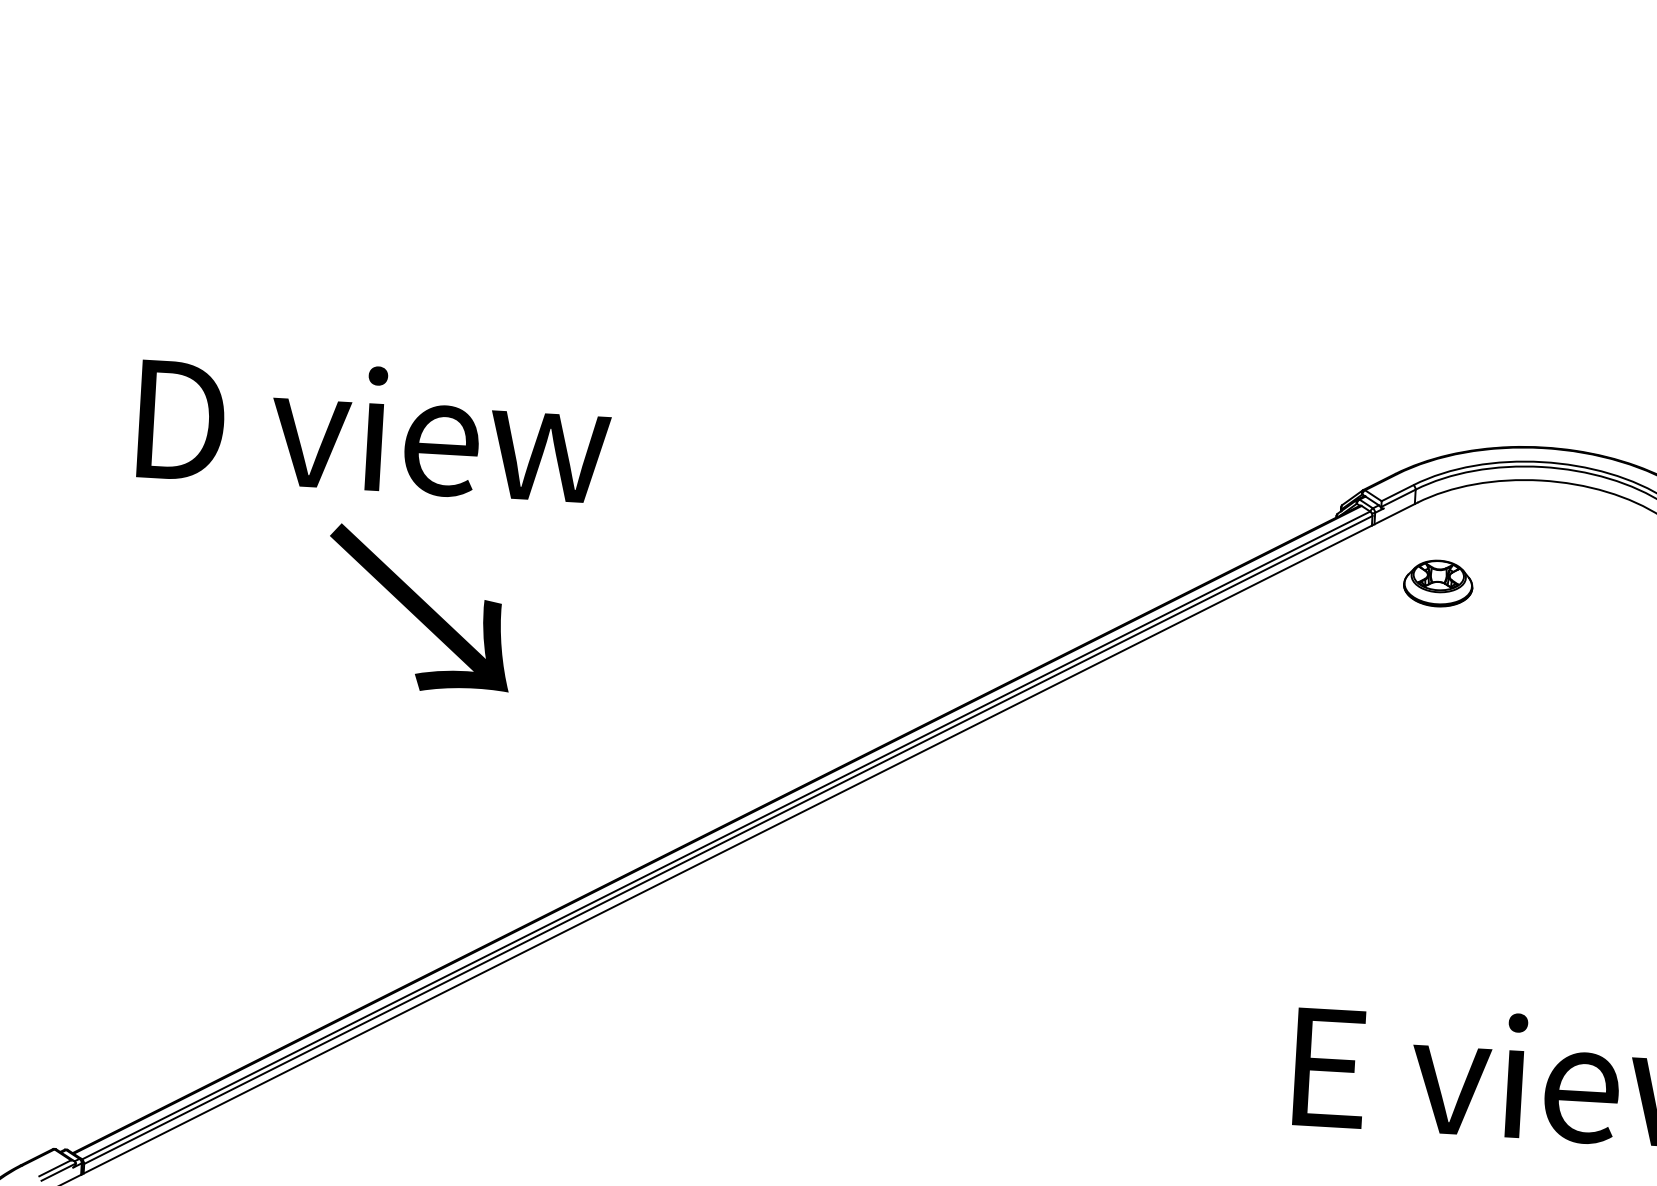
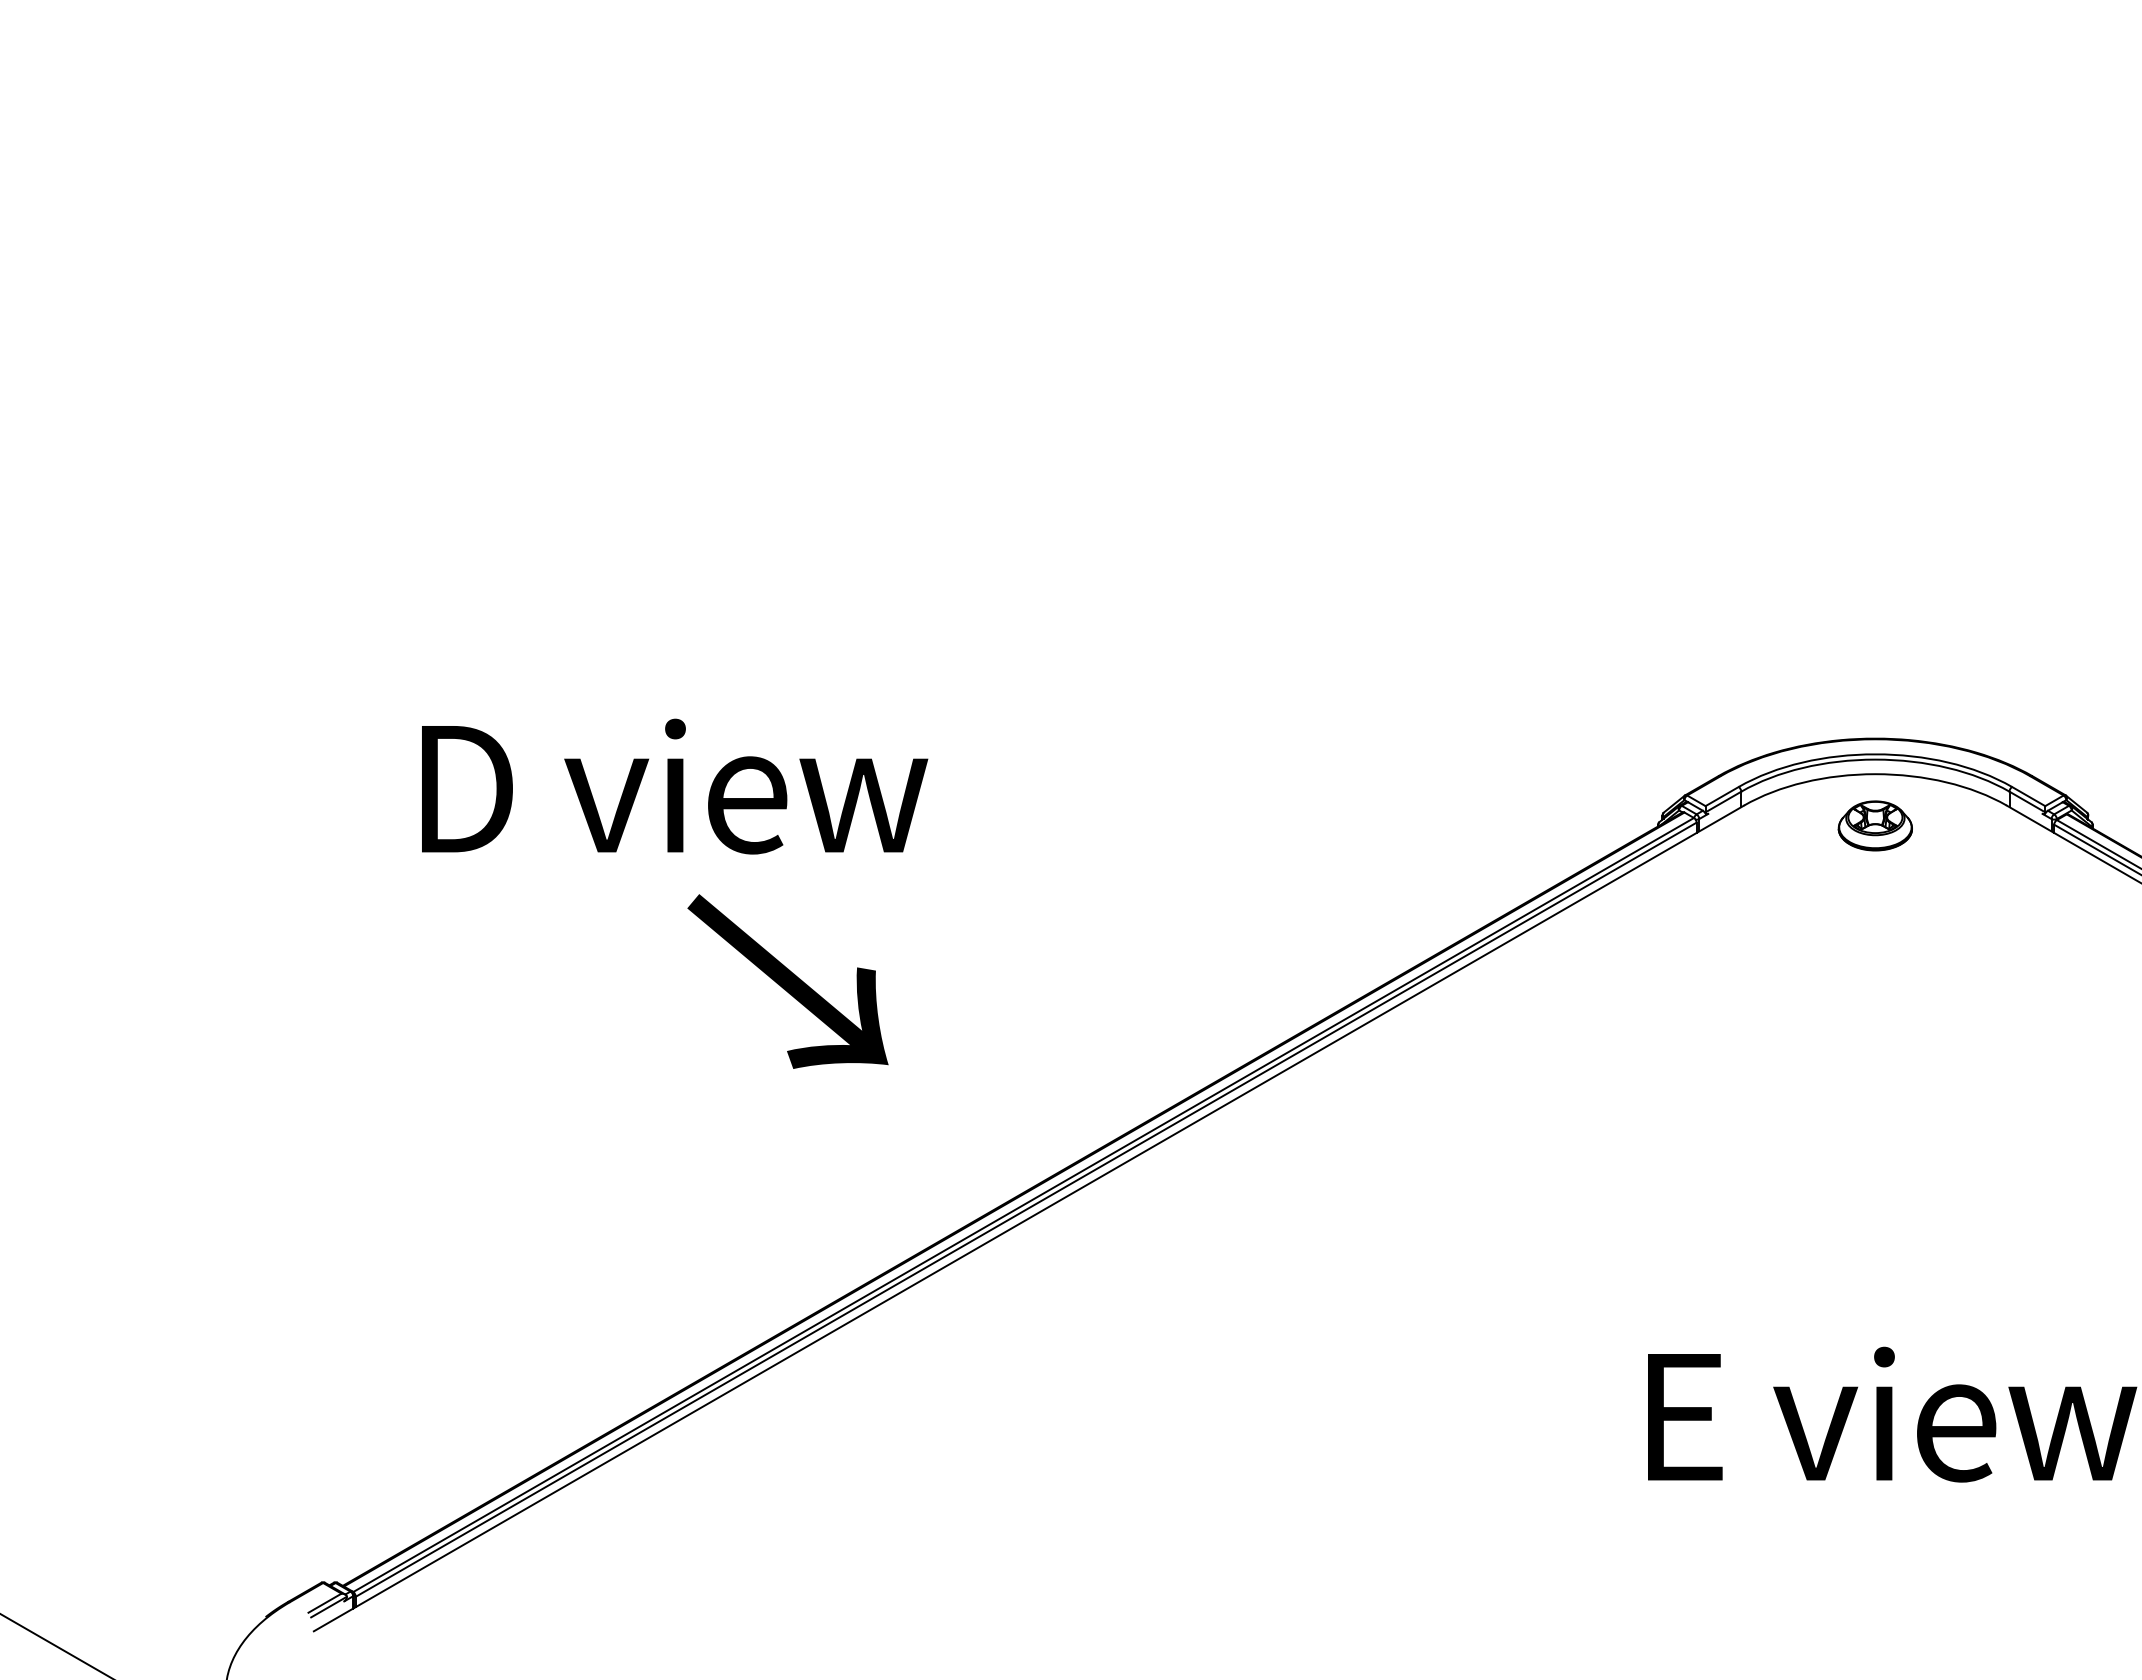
text: (375, 429) -> (675, 786), moved
part: (1437, 583) -> (1874, 825), moved
text: (419, 609) -> (787, 981), moved

